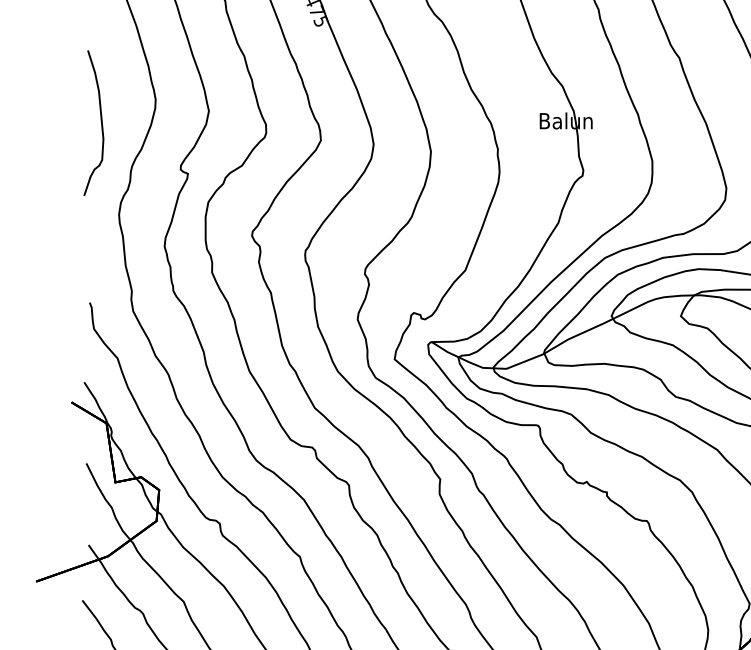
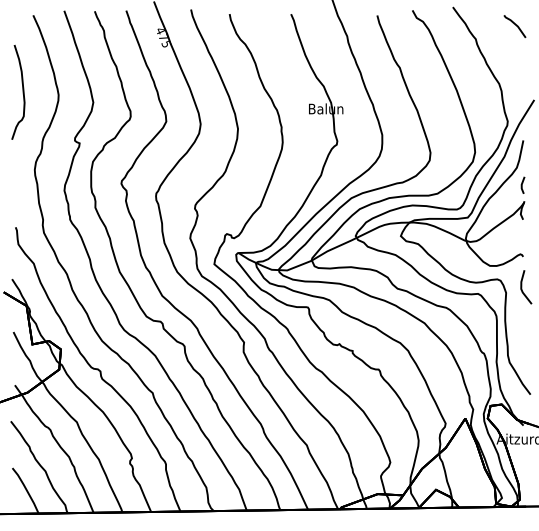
curve: (100, 123) -> (22, 92), moved

